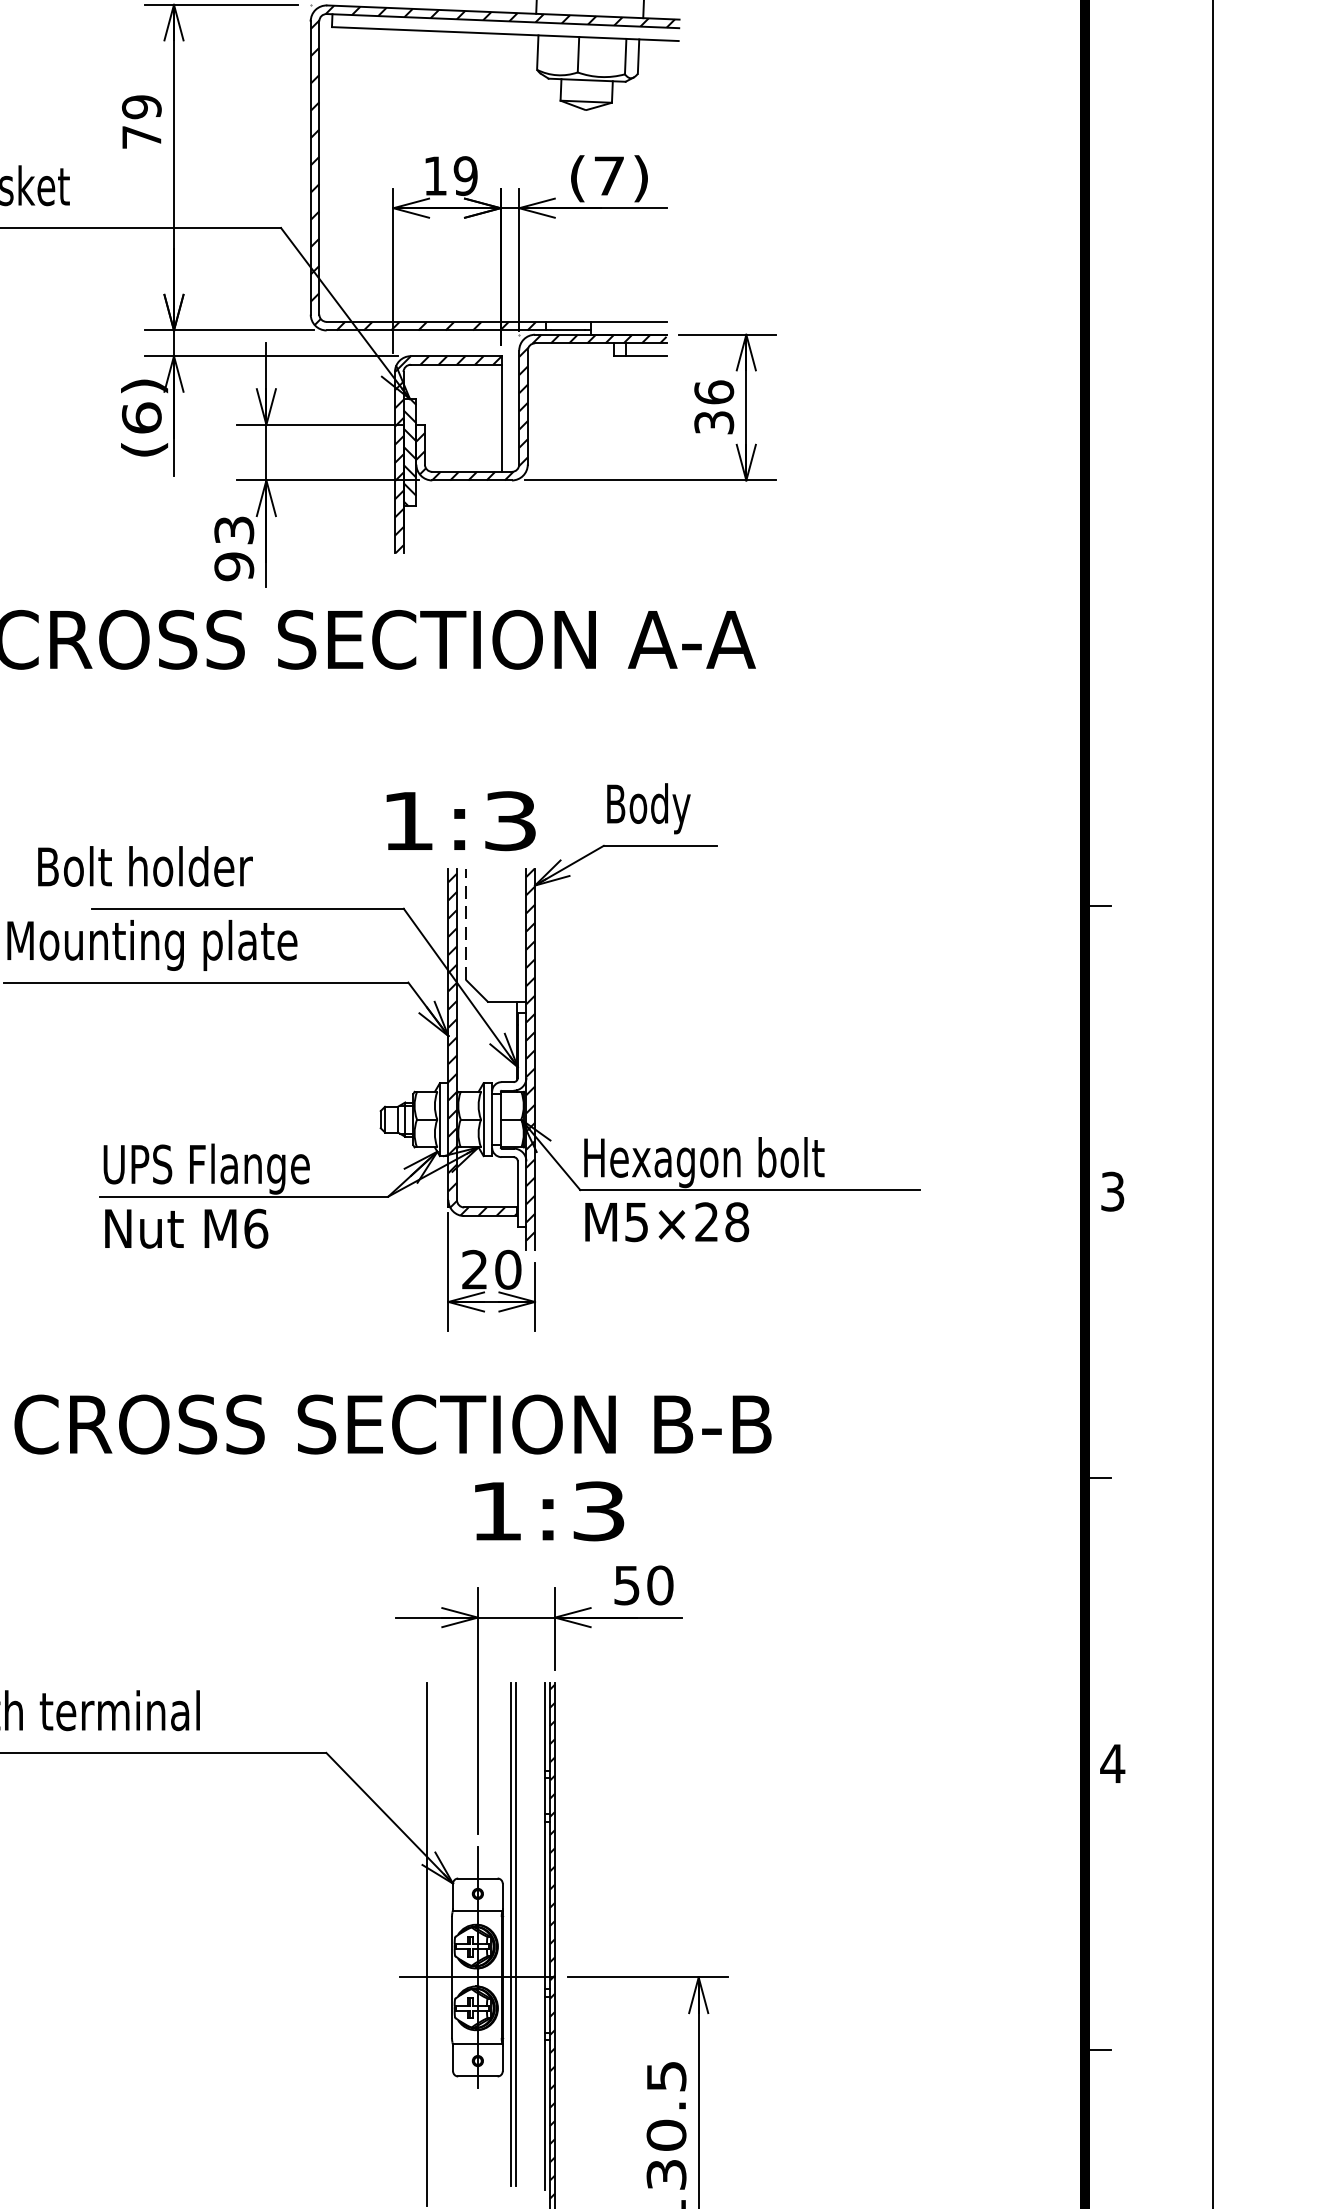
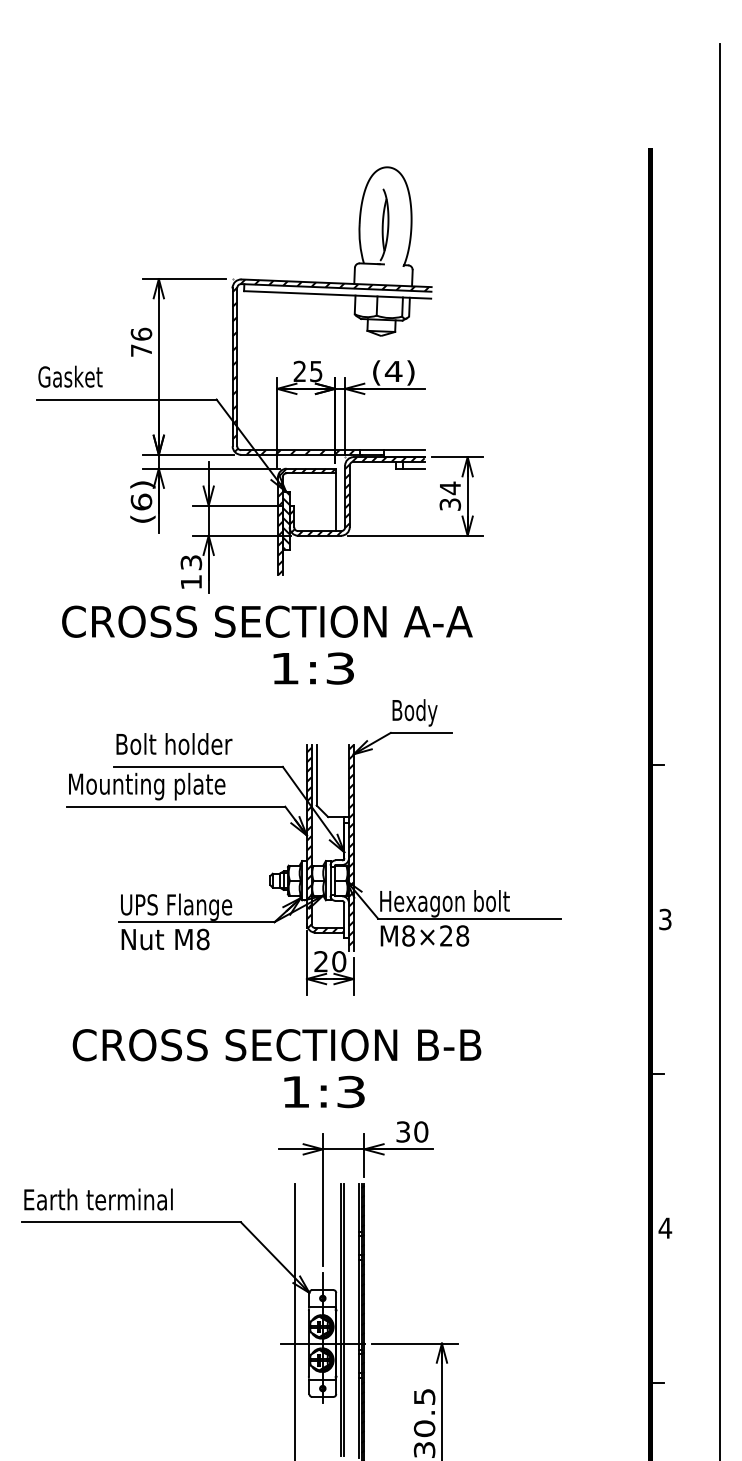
text: (141, 105) -> (141, 333), 79 -> 76
text: (449, 174) -> (307, 370), 19 -> 25
text: (608, 176) -> (393, 371), (7) -> (4)
text: (714, 392) -> (450, 488), 36 -> 34
text: (234, 567) -> (191, 582), 93 -> 13
text: (460, 820) -> (313, 668), moved
text: (145, 865) -> (174, 743), moved
line: (466, 922) -> (316, 774), dashed -> solid
text: (636, 1221) -> (408, 935), M5×28 -> M8×28
text: (254, 1228) -> (202, 939), M6 -> M8
text: (549, 1510) -> (324, 1091), moved
text: (627, 1584) -> (403, 1131), 50 -> 30

